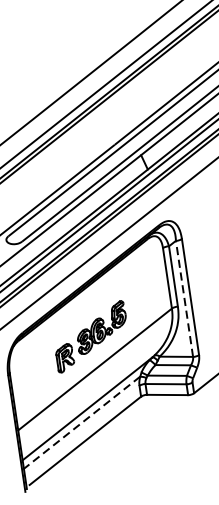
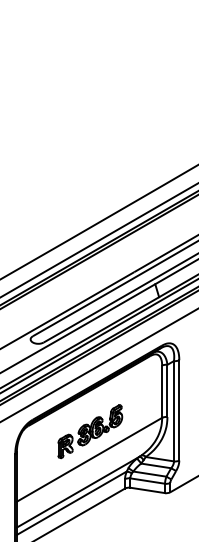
line: (184, 297) -> (174, 410), dashed -> solid
line: (81, 423) -> (71, 503), dashed -> solid

